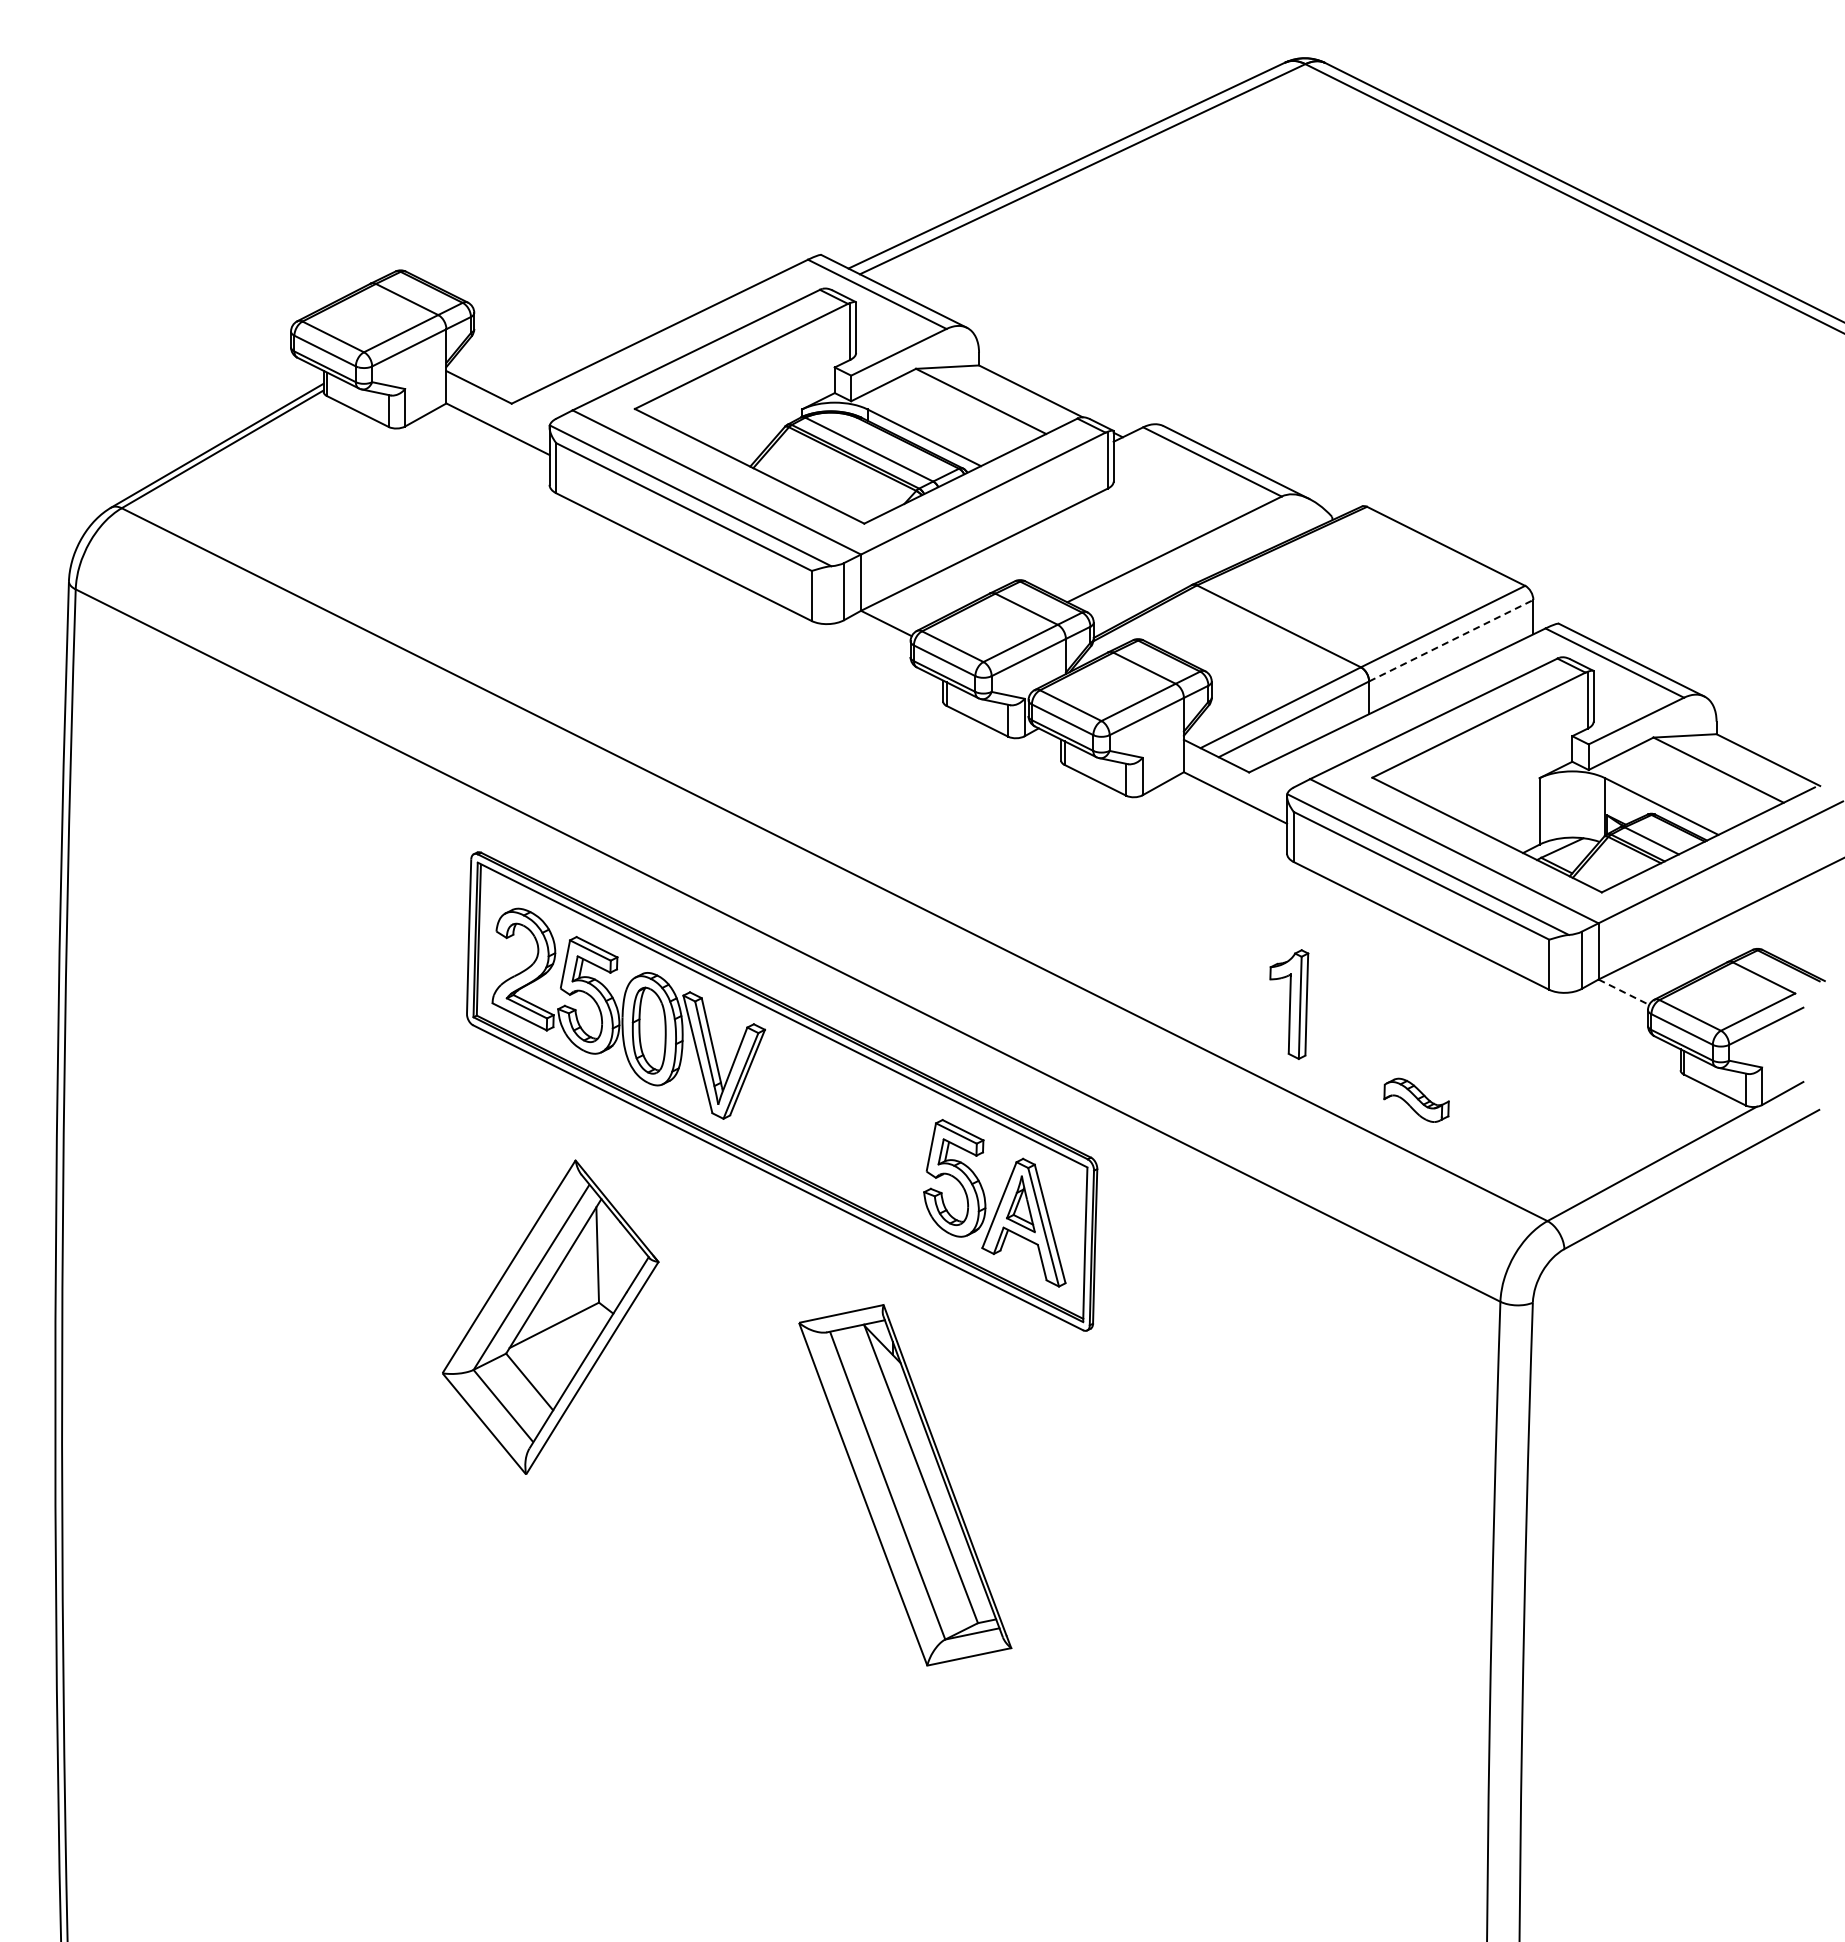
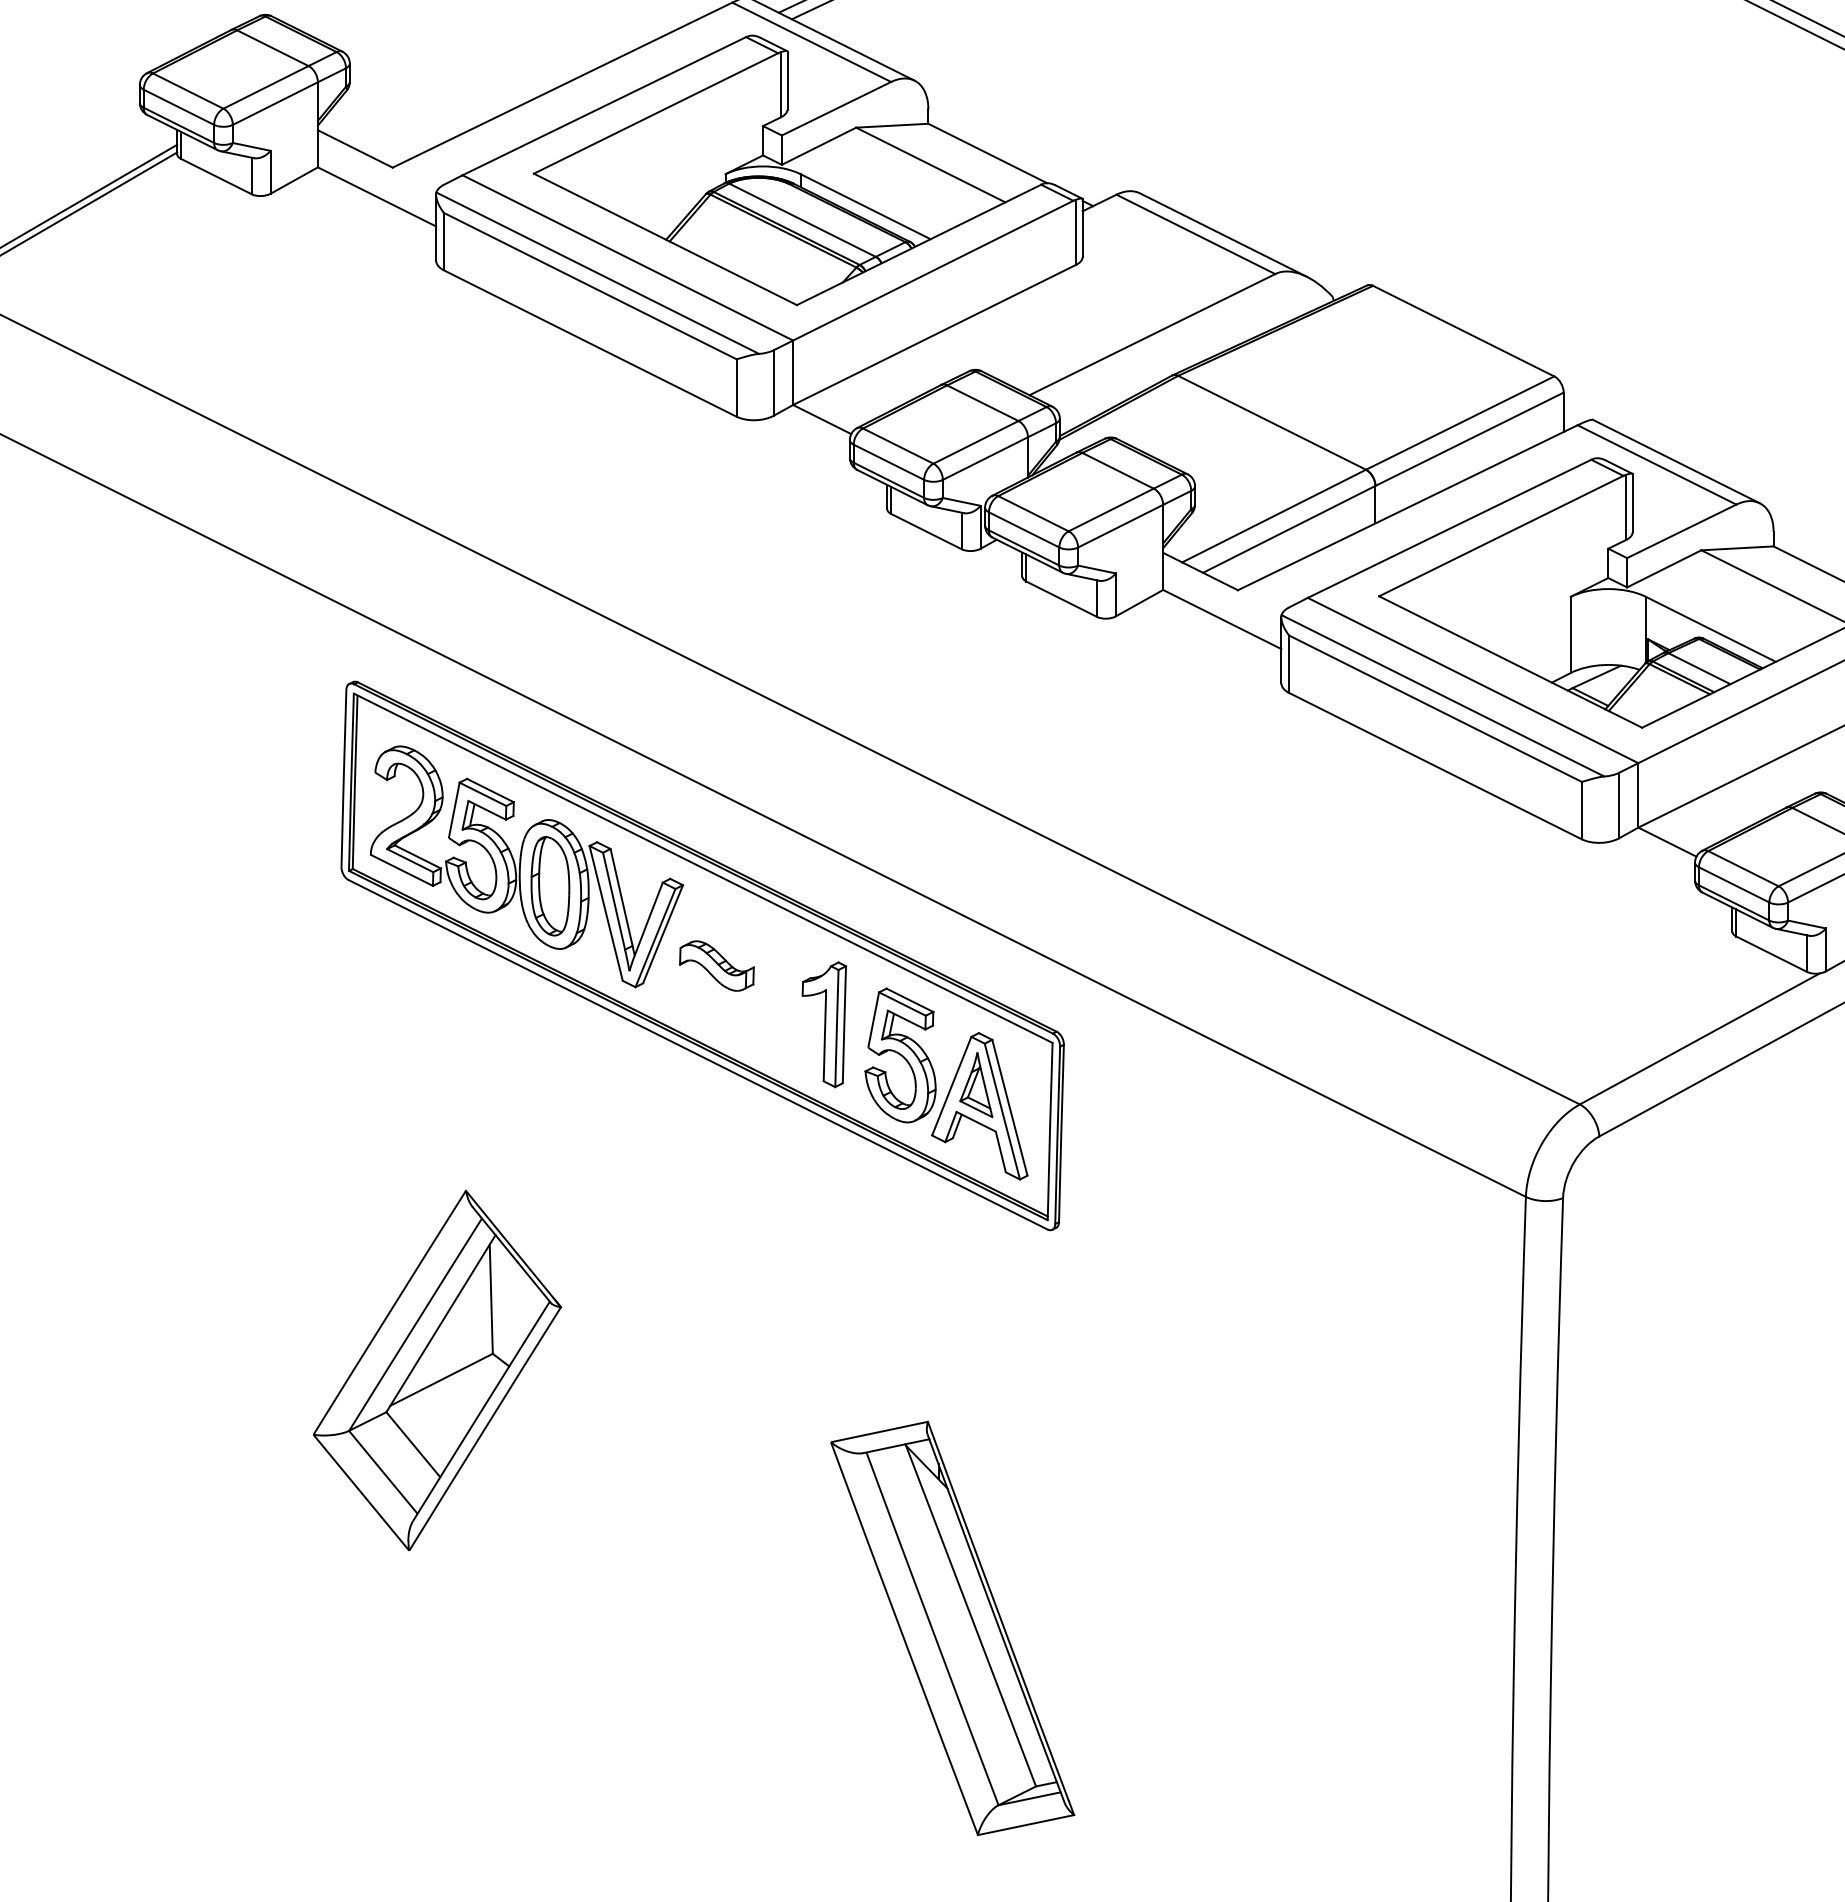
line: (1451, 640) -> (1469, 439), dashed -> solid
line: (1624, 992) -> (1668, 842), dashed -> solid
part: (1289, 1004) -> (824, 1024), moved
part: (1416, 1099) -> (716, 965), moved
part: (550, 1316) -> (437, 1369), moved
part: (905, 1485) -> (952, 1628), moved

